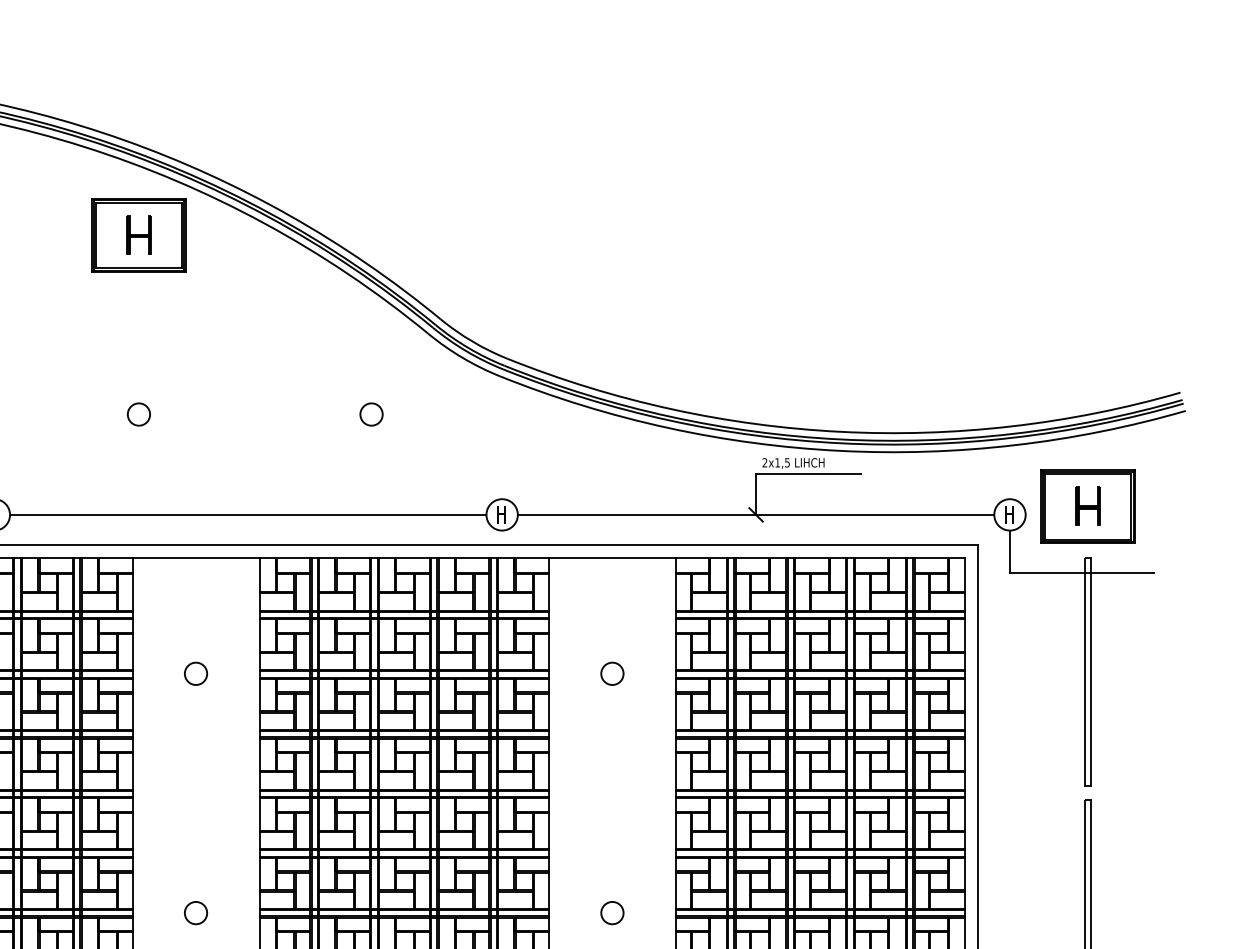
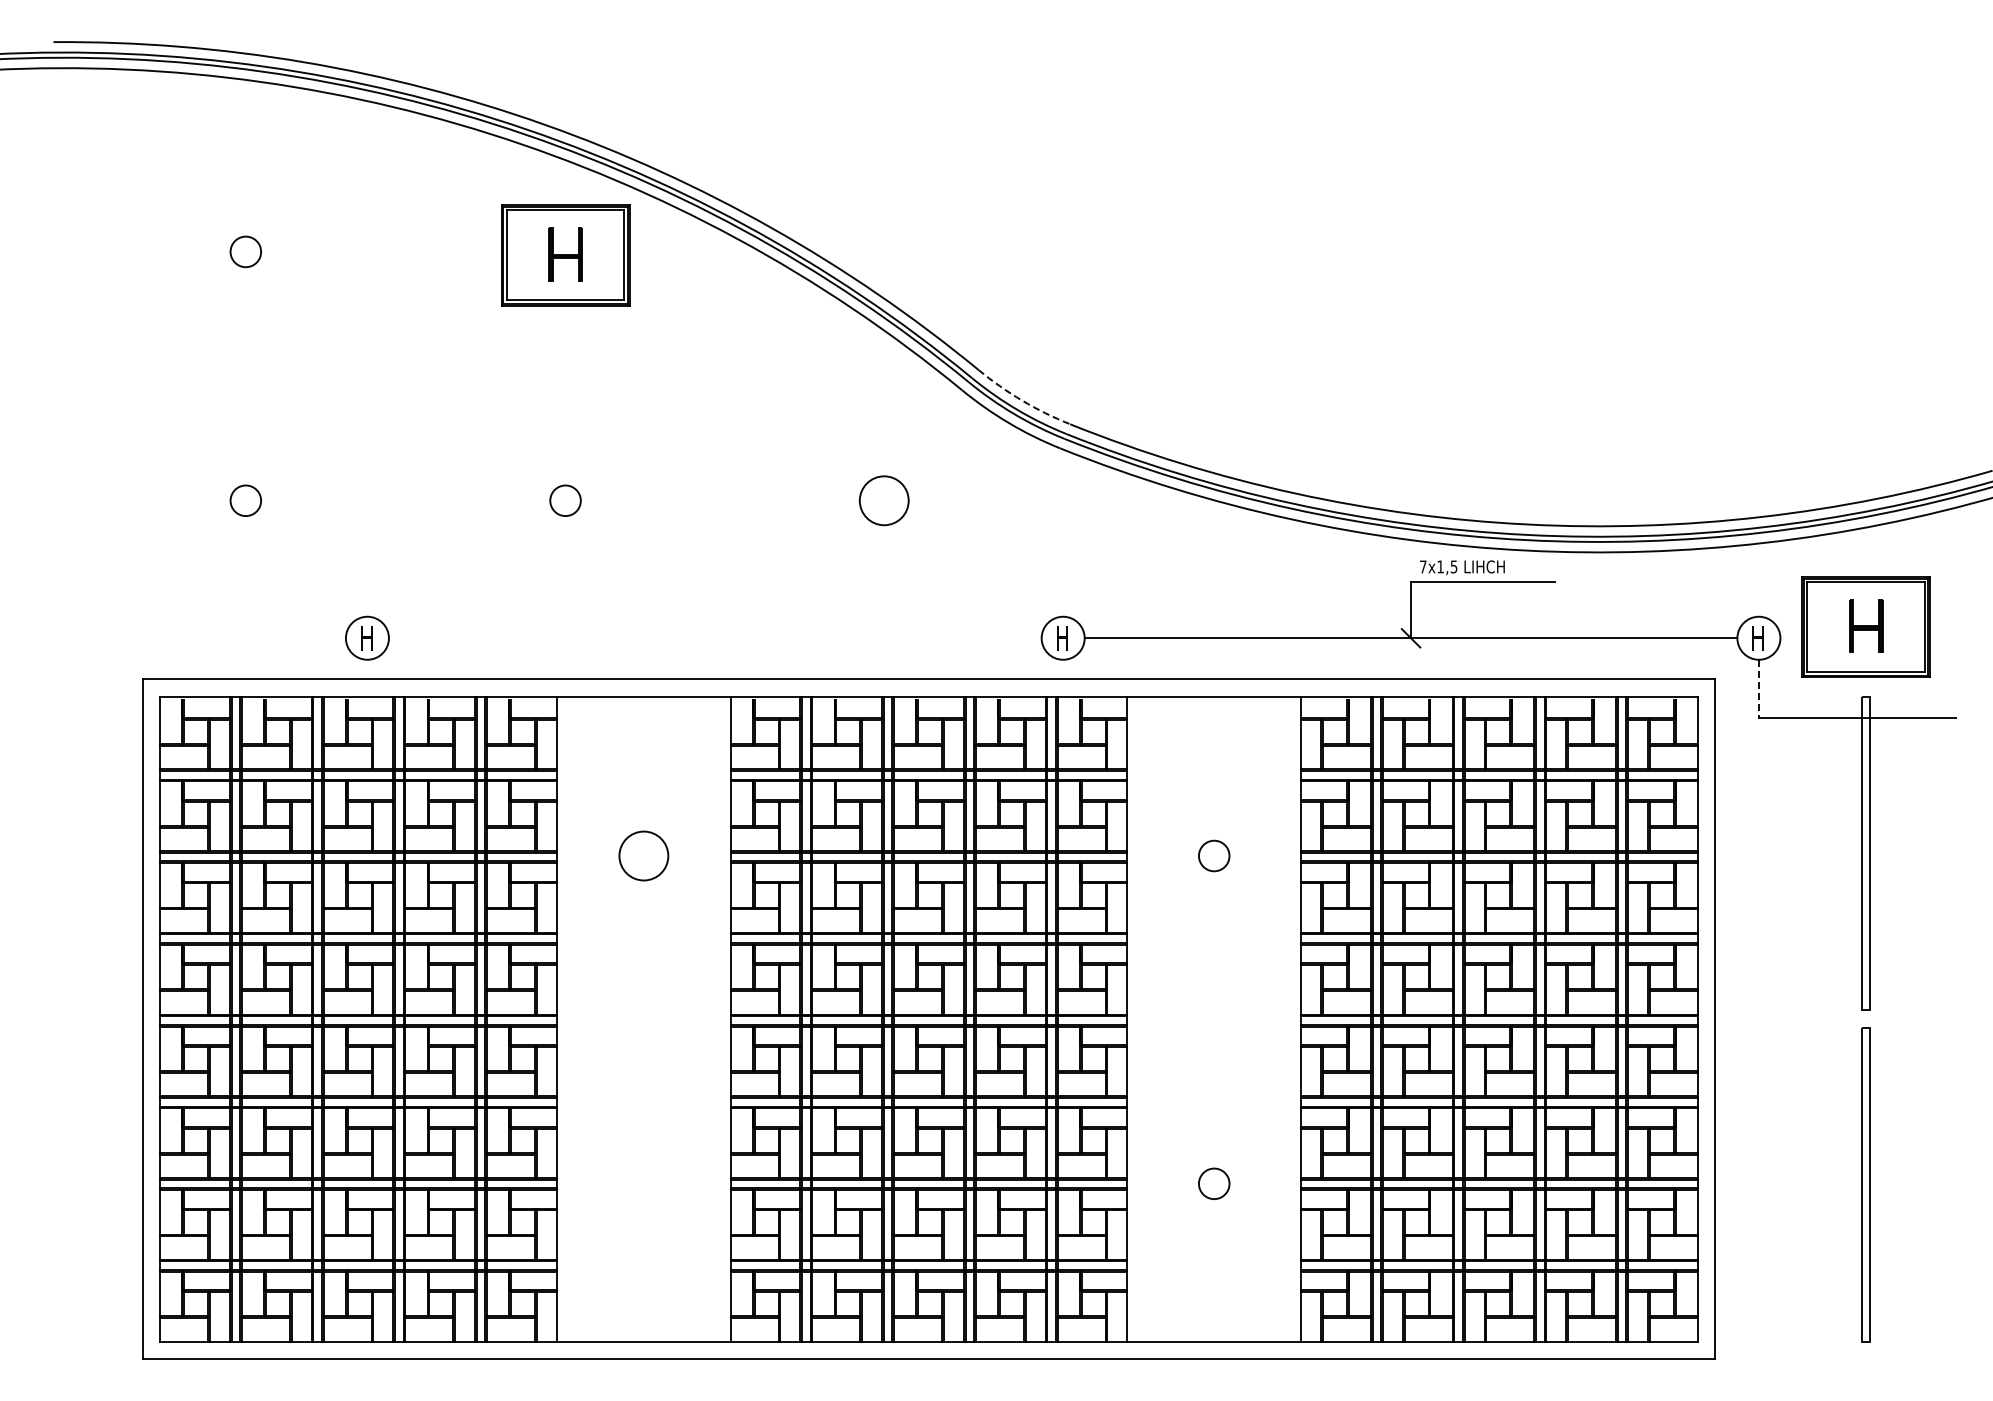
arc: (472, 341) -> (1022, 400), solid -> dashed
circle: (371, 414) -> (883, 500), size x1.6
text: (764, 462) -> (1422, 566), 2x1,5 -> 7x1,5
line: (247, 515) -> (714, 638), removed
line: (1009, 552) -> (1758, 689), solid -> dashed
circle: (195, 673) -> (643, 855), size x1.6
circle: (195, 912) -> (643, 1183), removed

